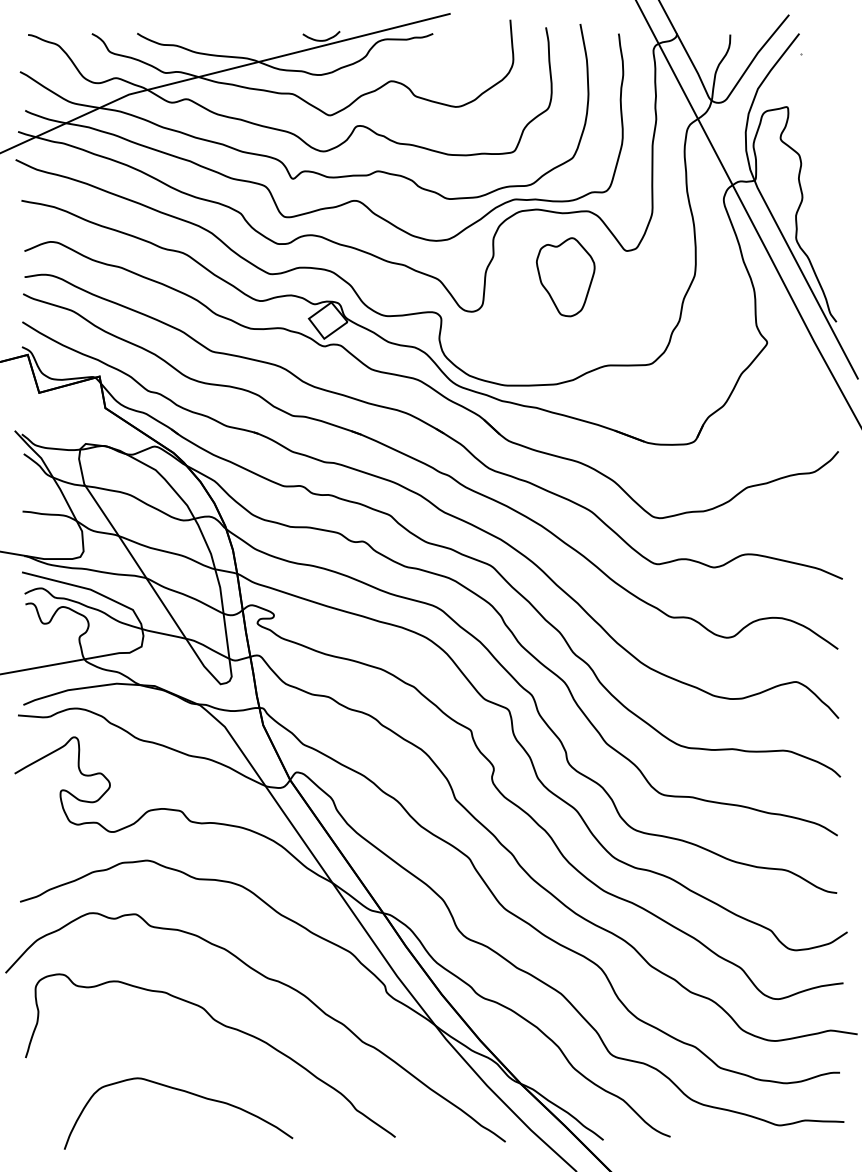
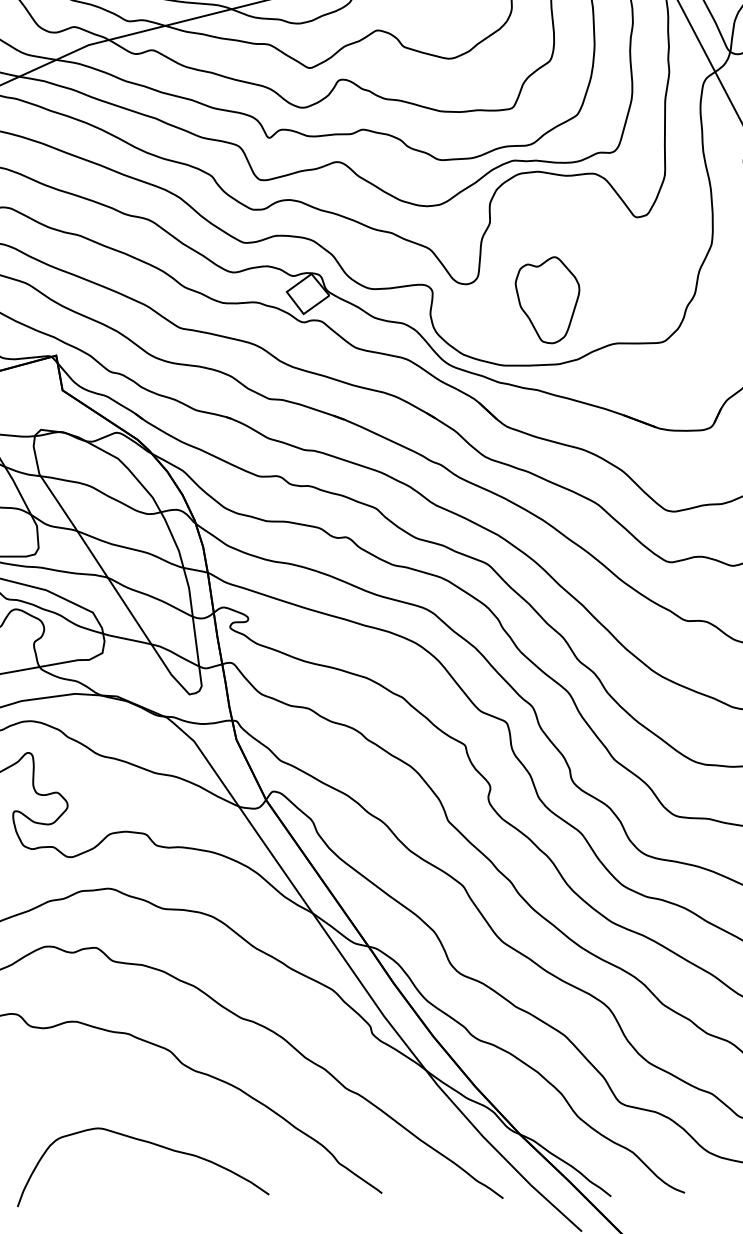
part: (565, 277) -> (547, 300), moved

